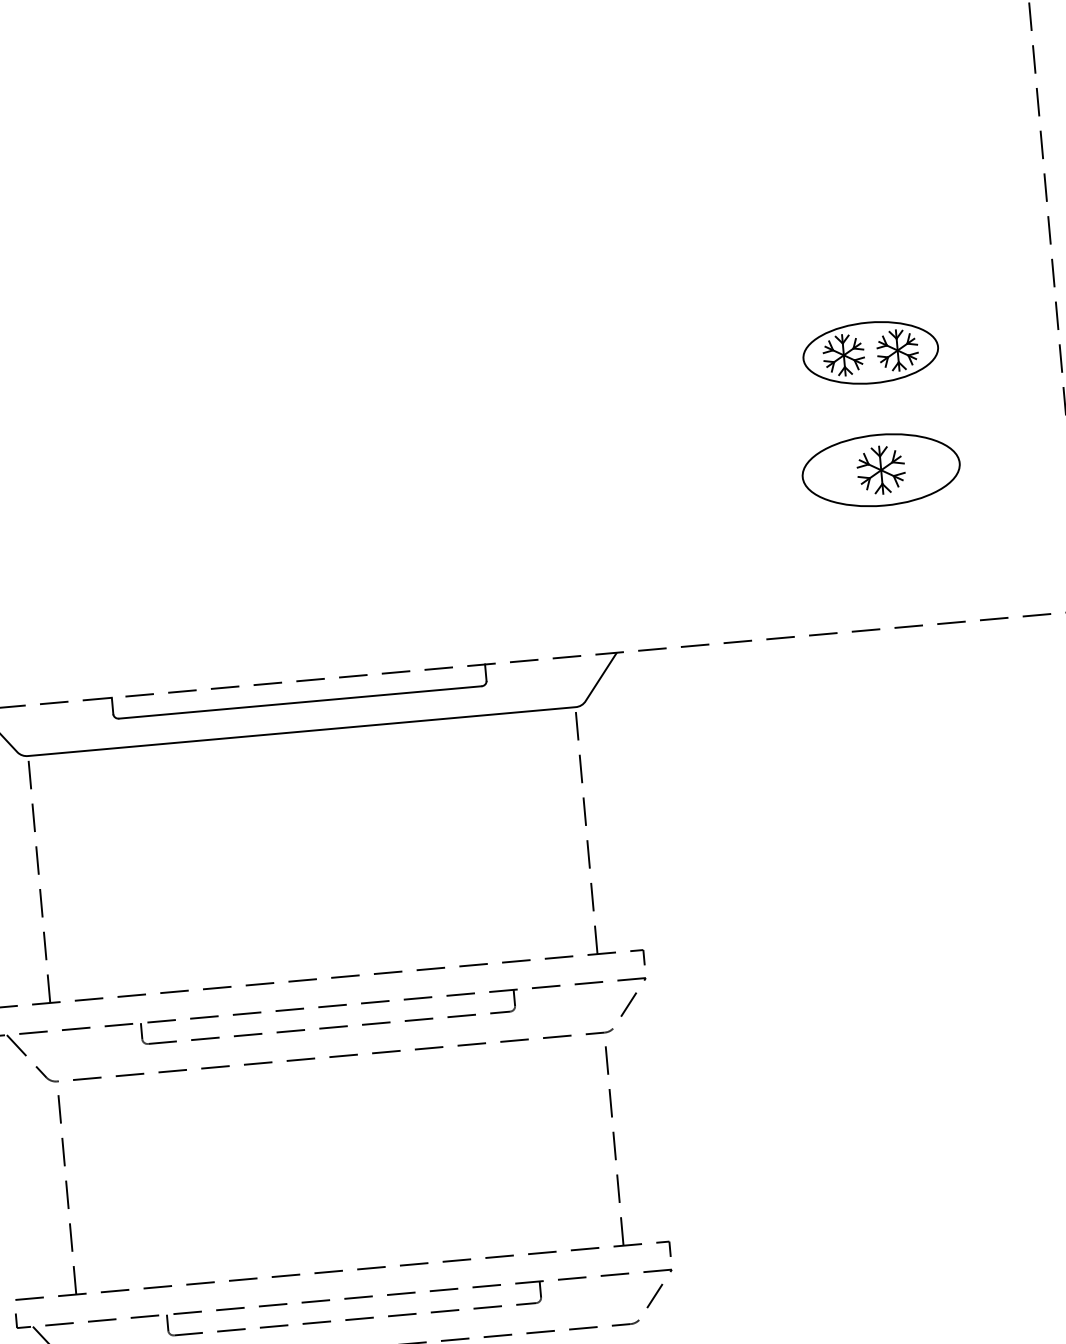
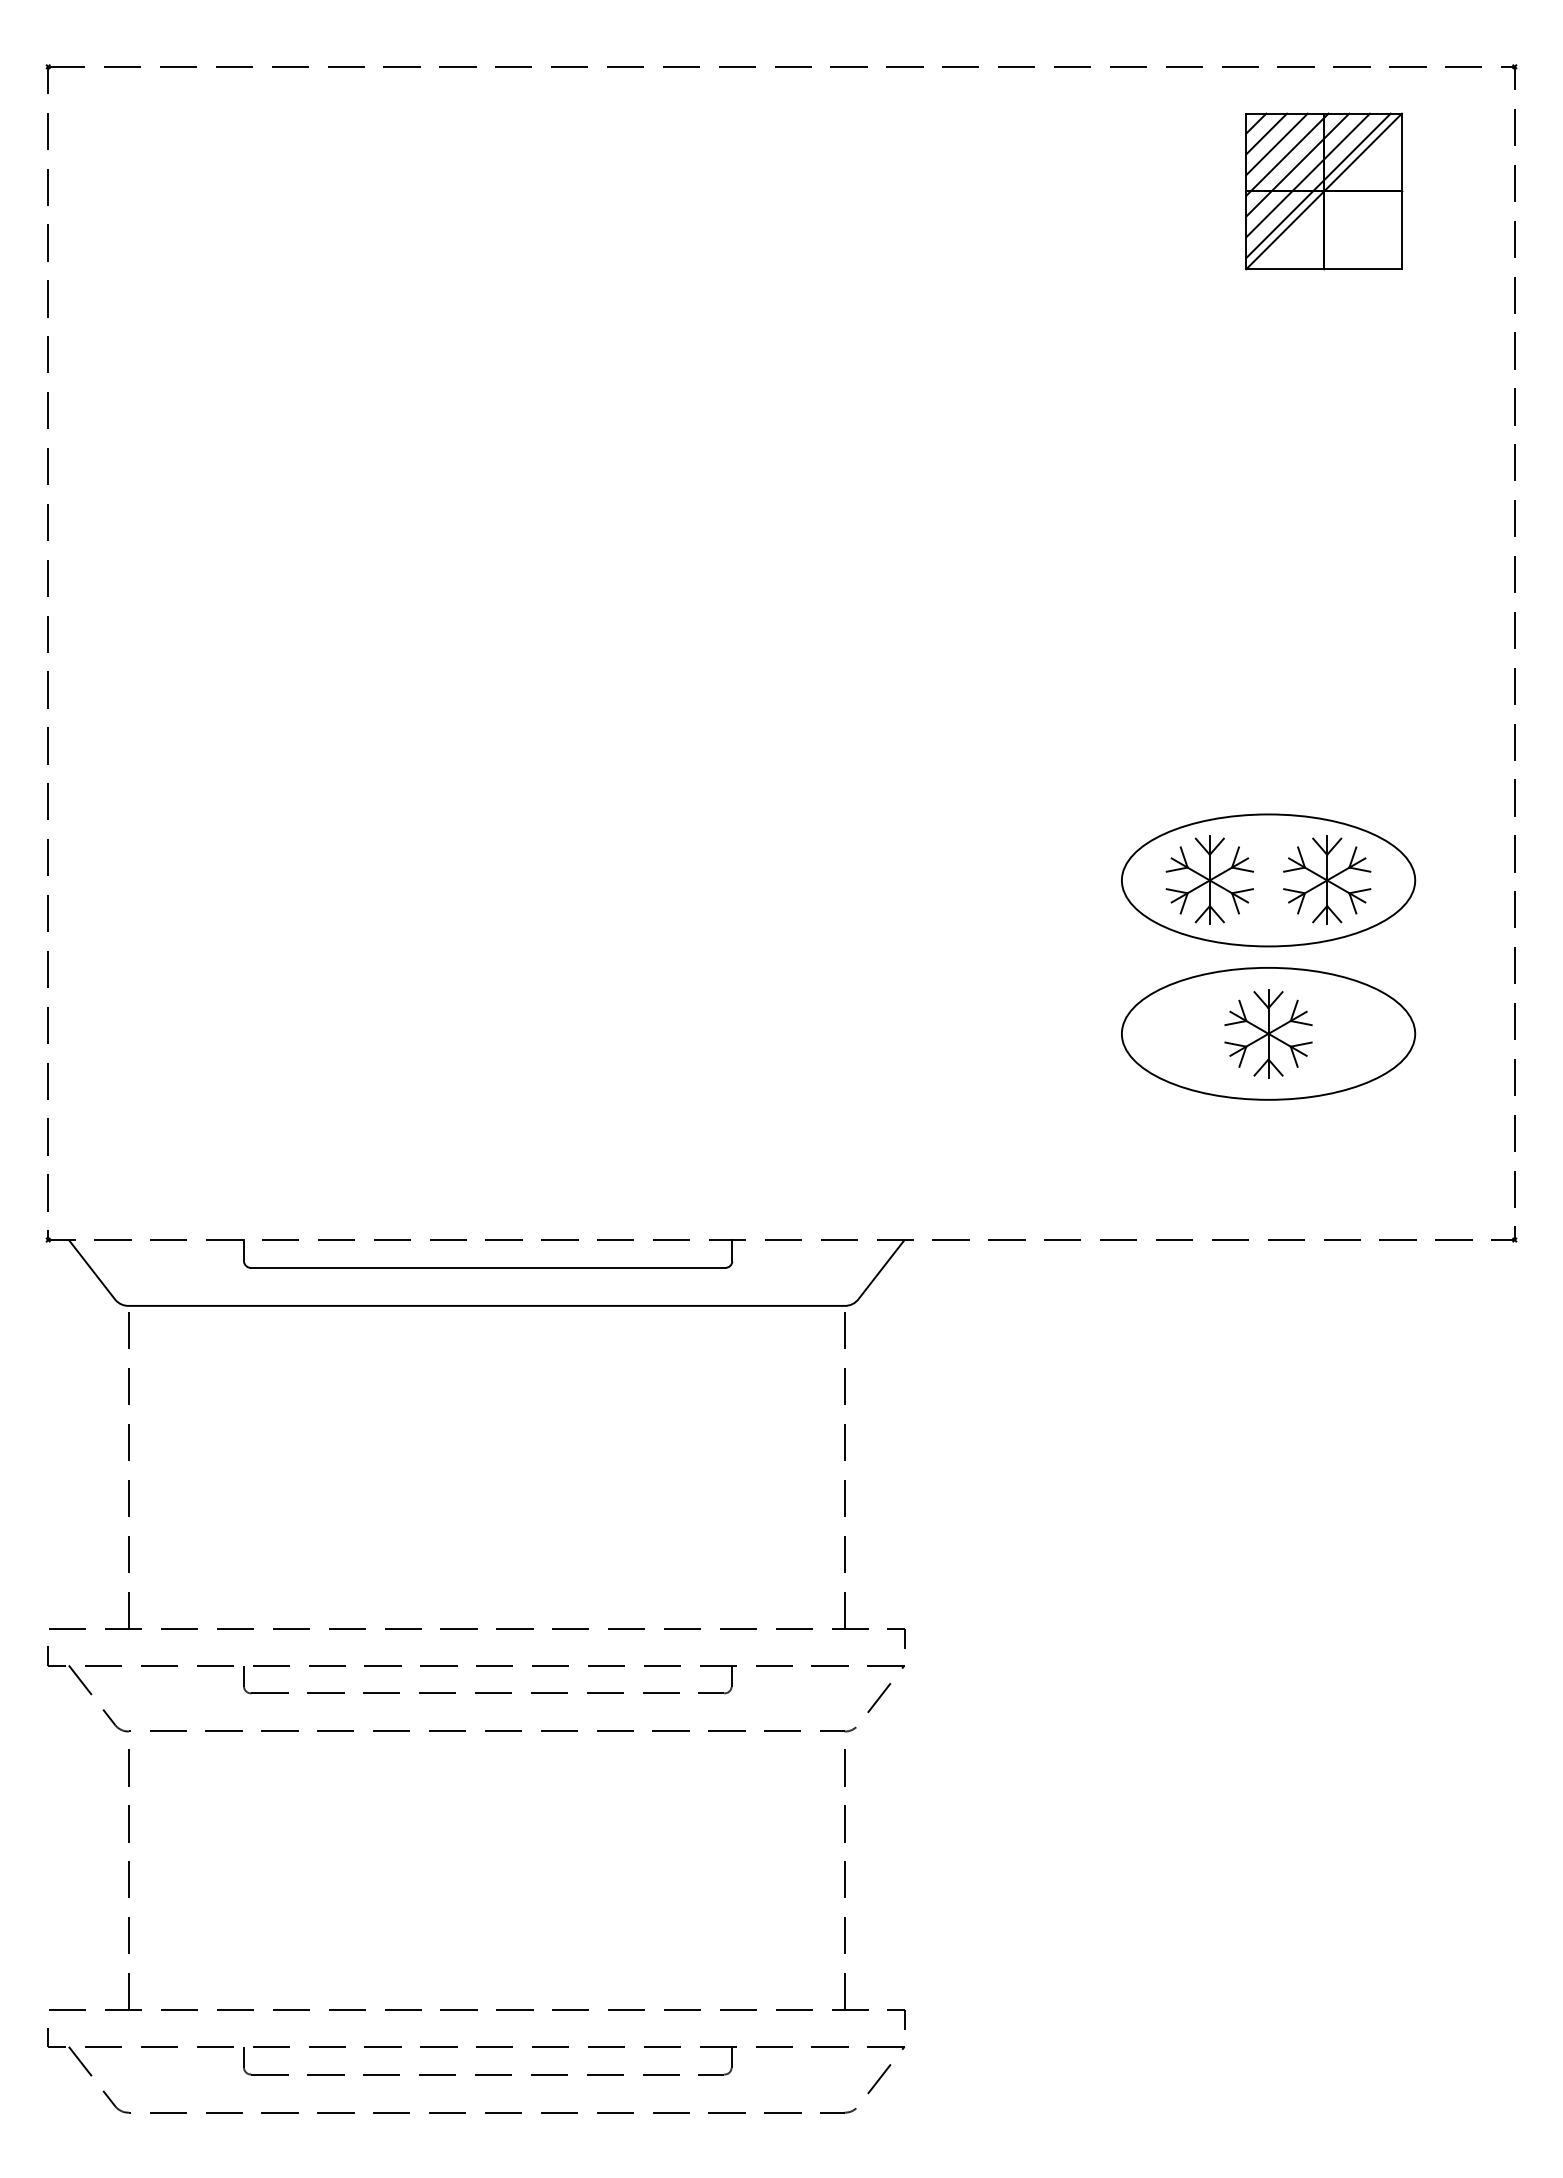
part: (870, 352) -> (1268, 880), size x1.67
part: (881, 469) -> (1268, 1033), size x1.43

